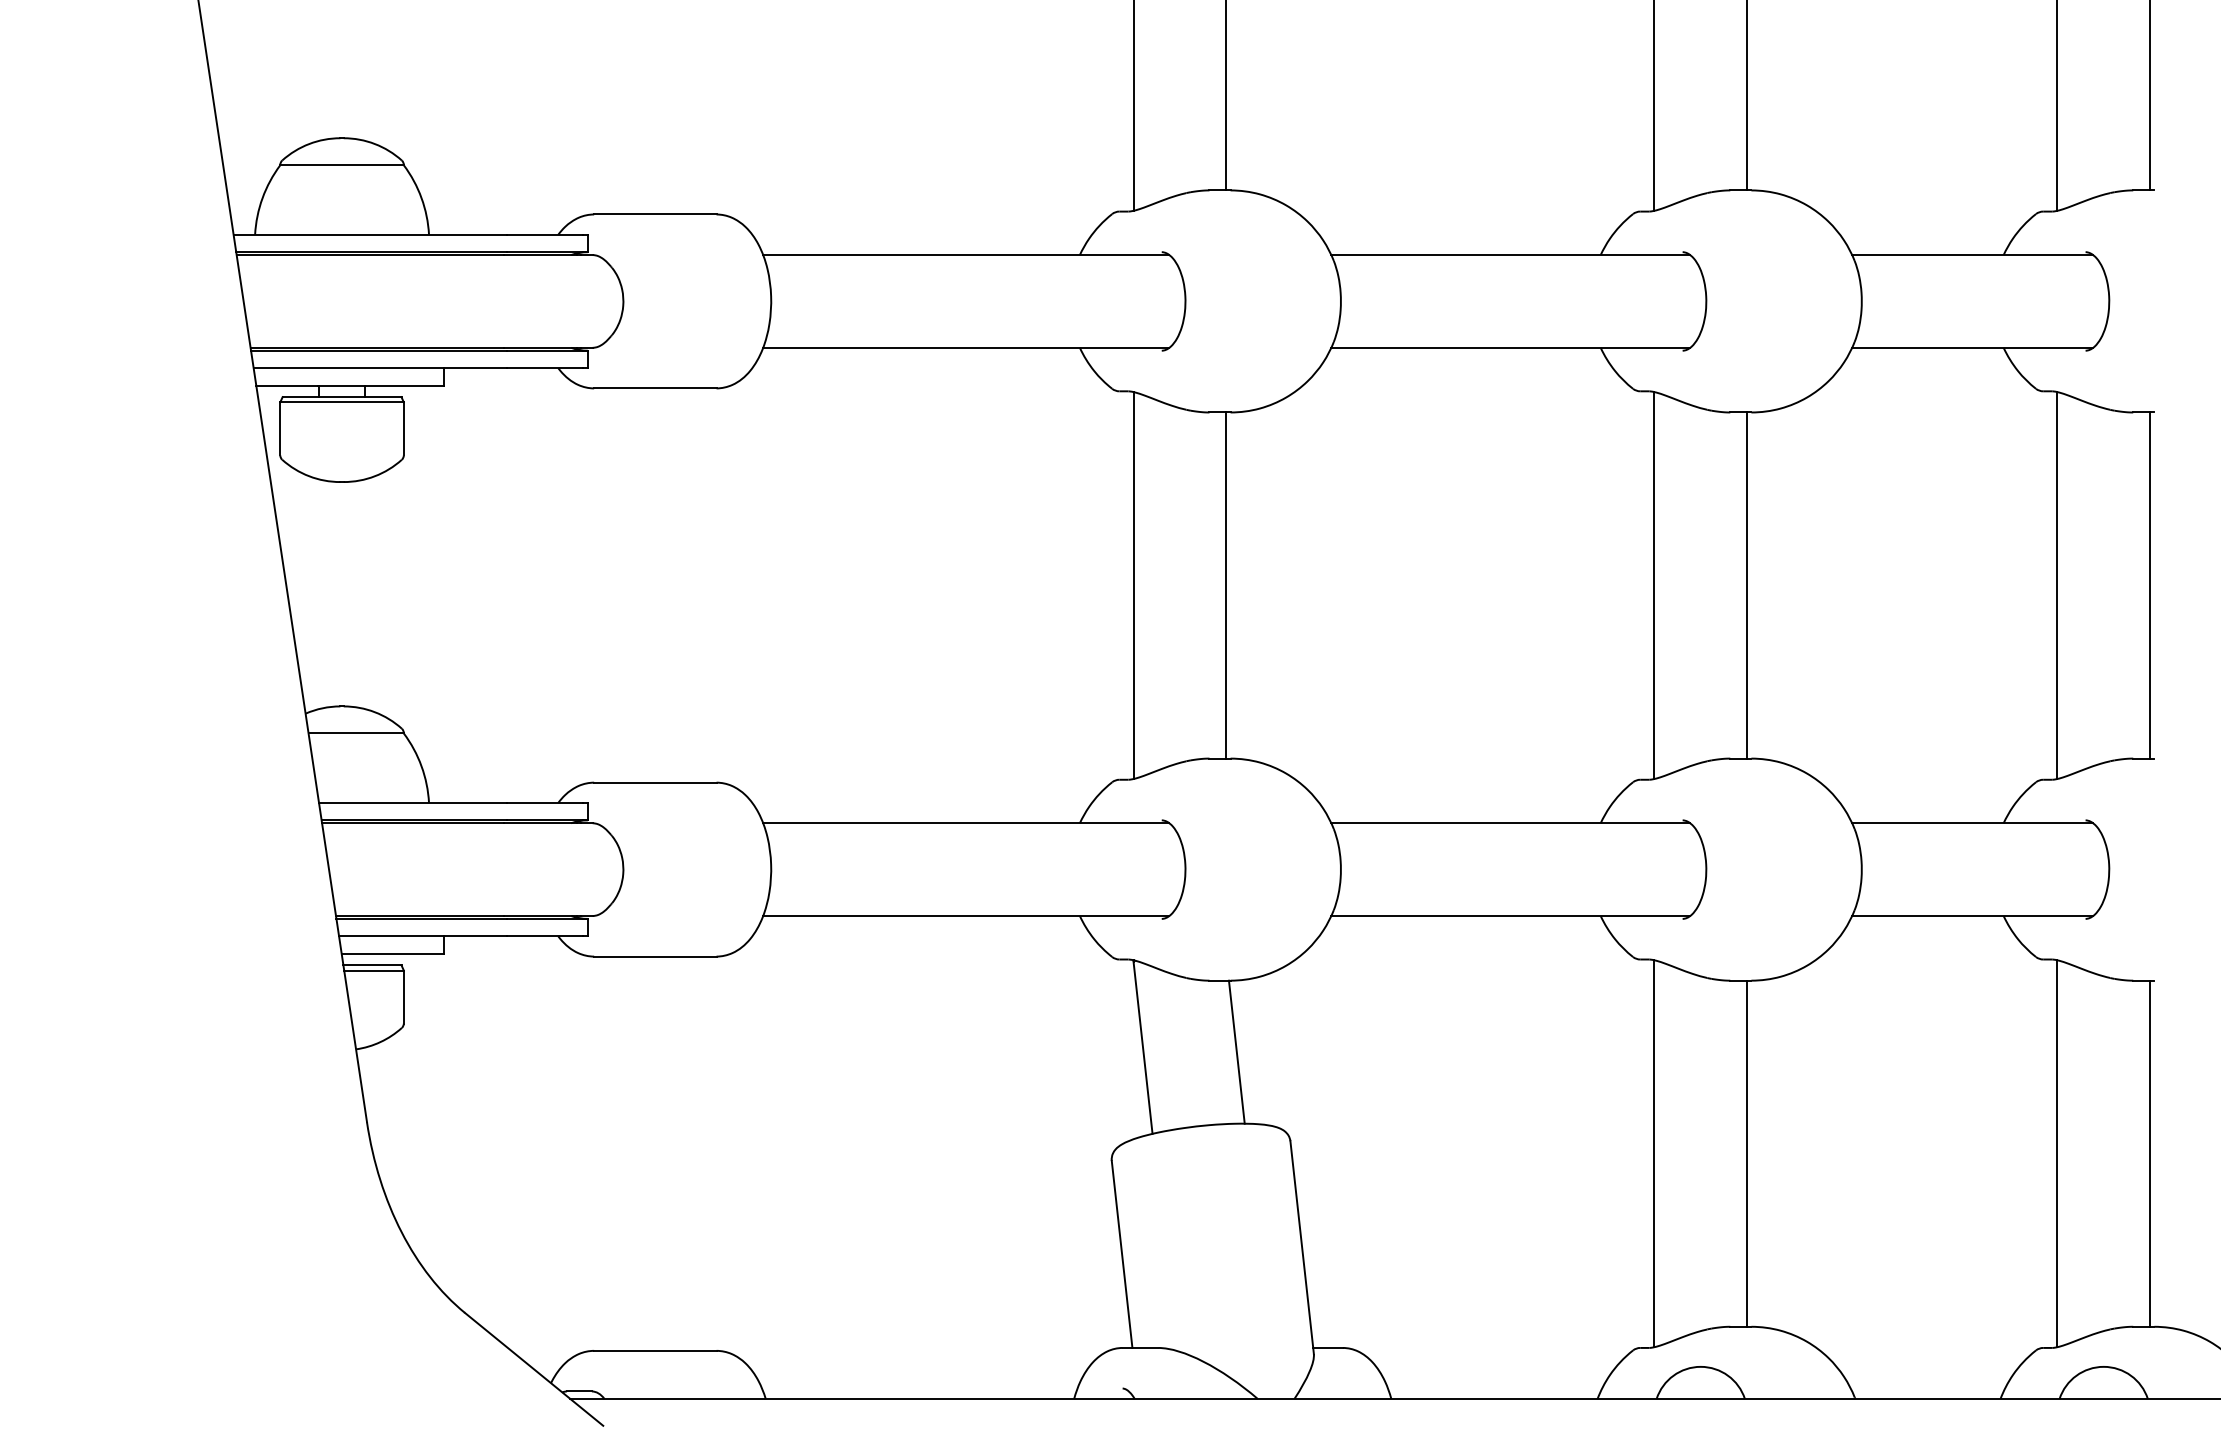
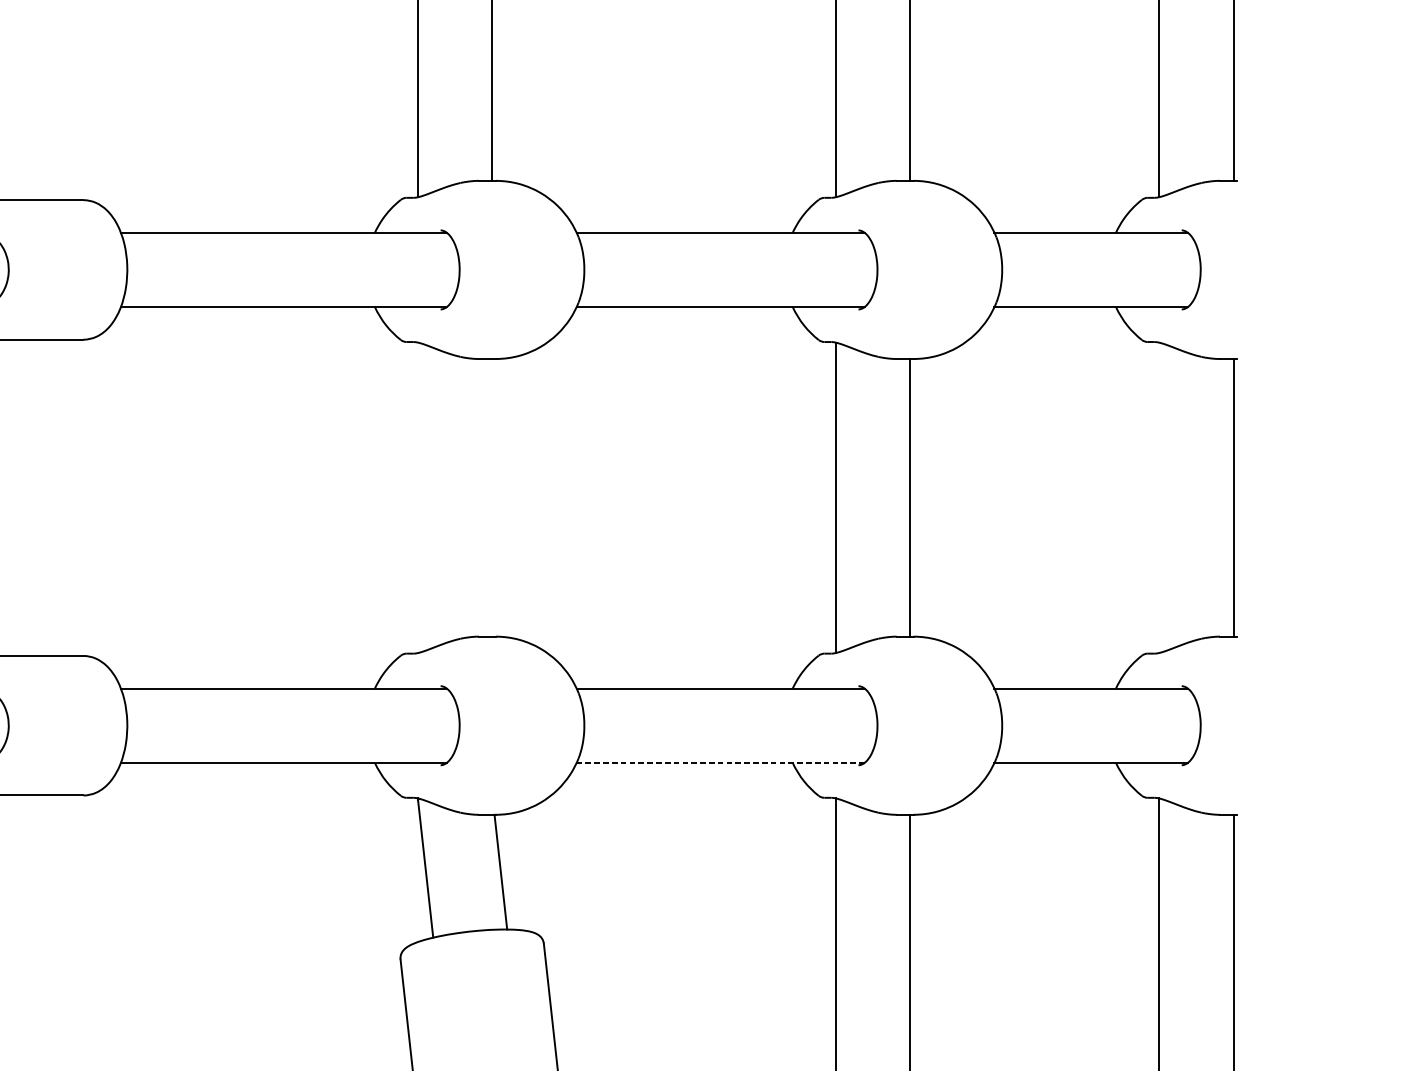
line: (1133, 585) -> (417, 497), removed
line: (1226, 585) -> (492, 497), removed
line: (2057, 585) -> (1159, 497), removed
line: (1510, 916) -> (720, 763), solid -> dashed

